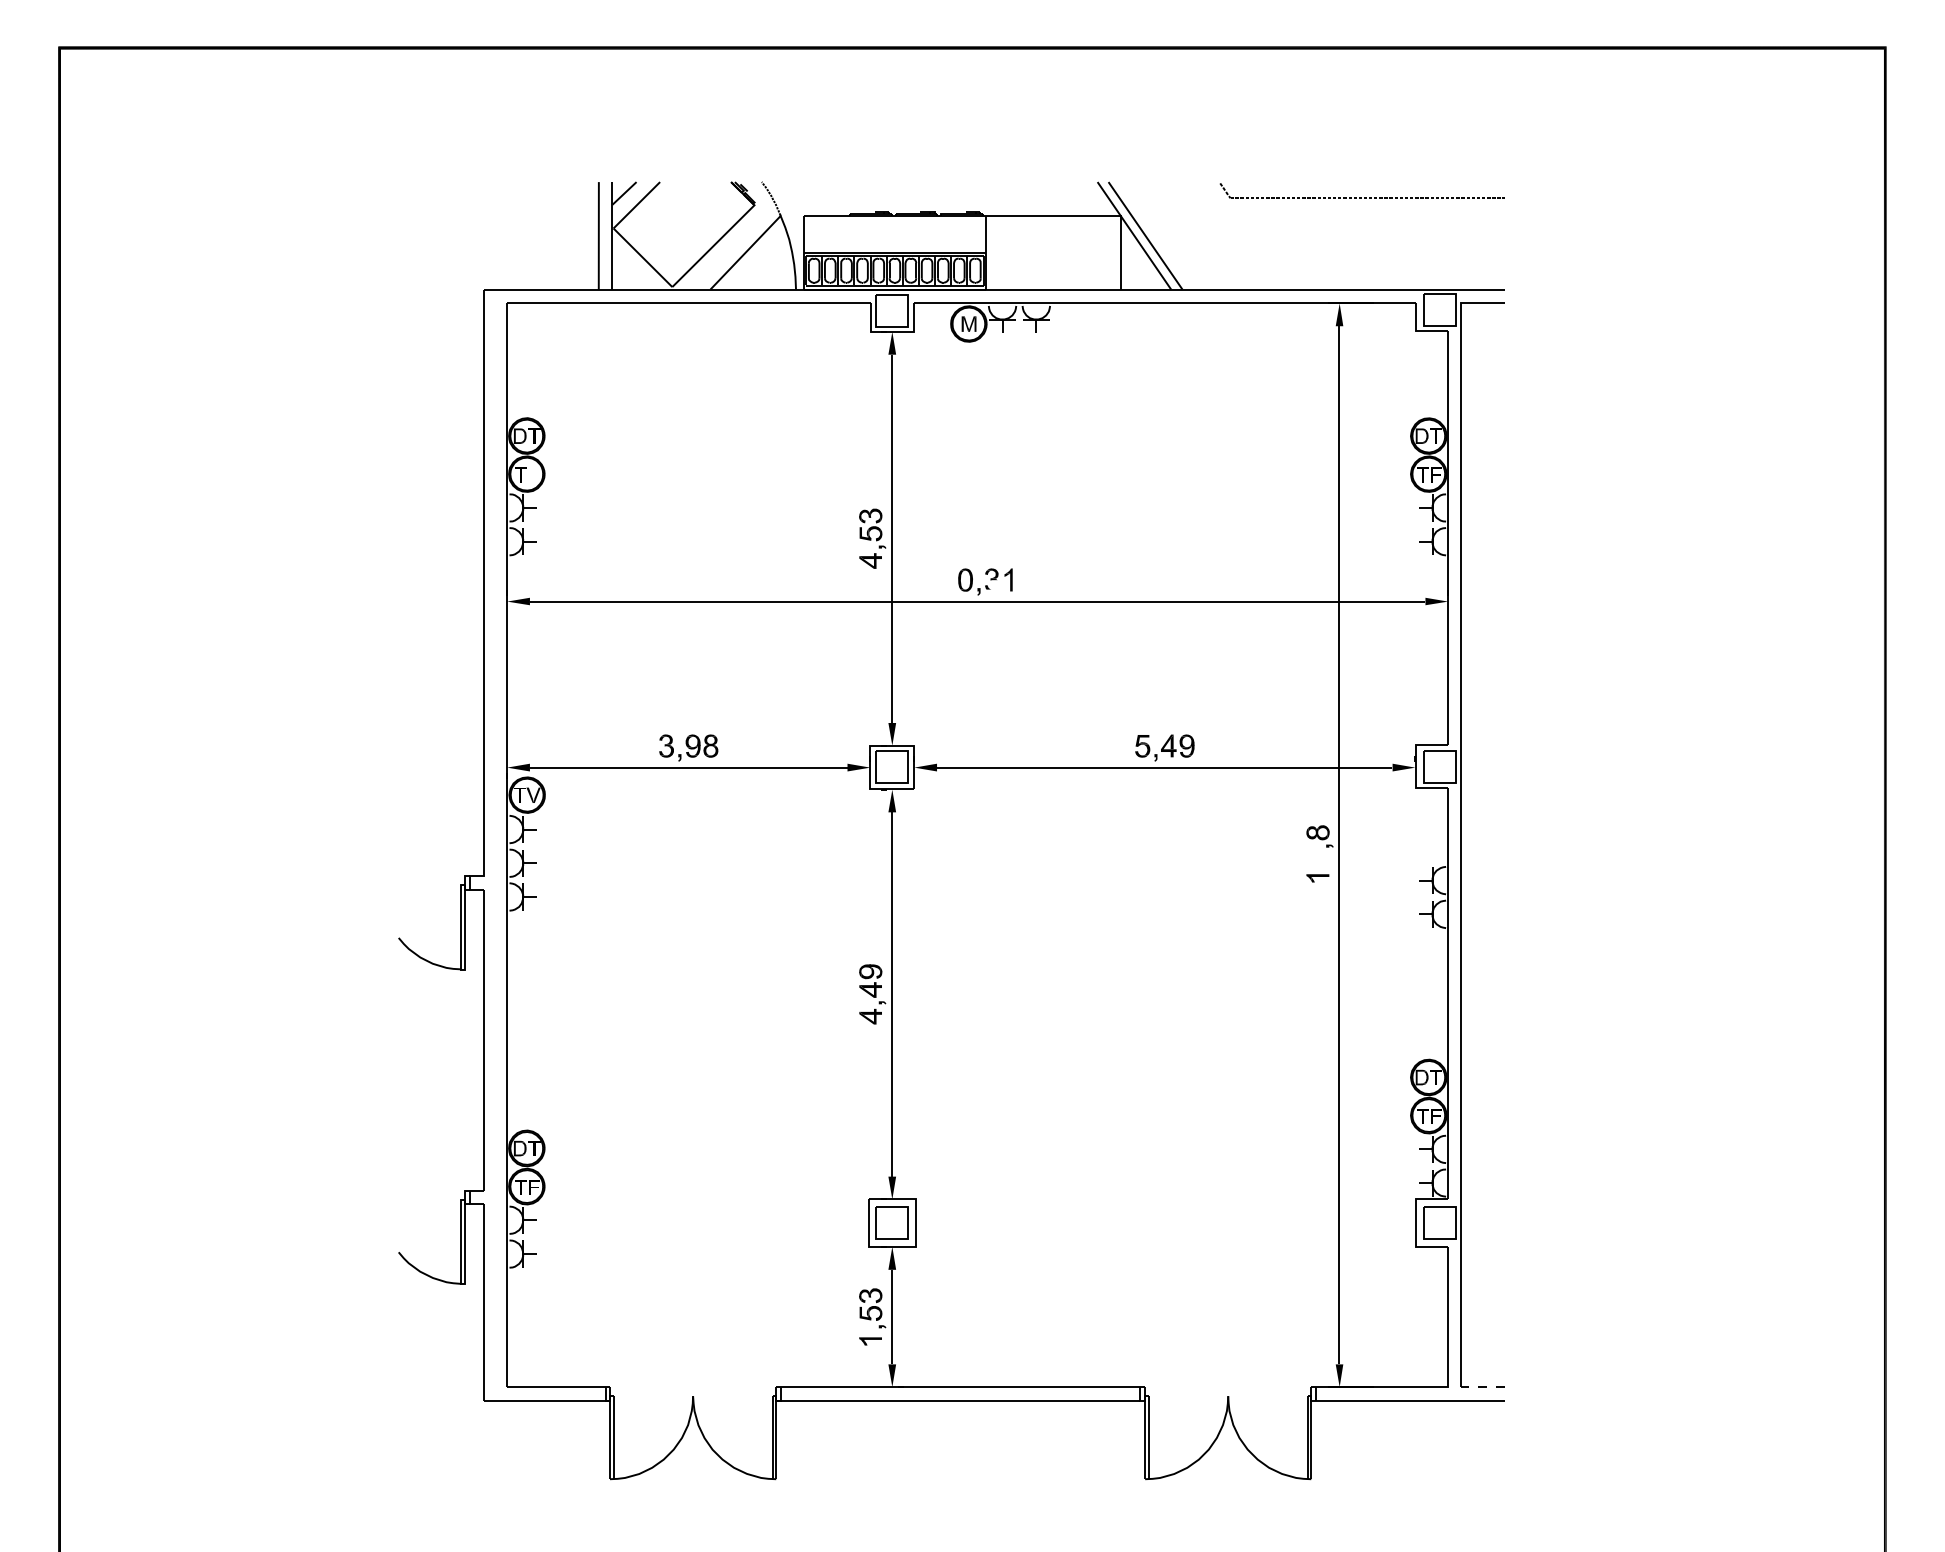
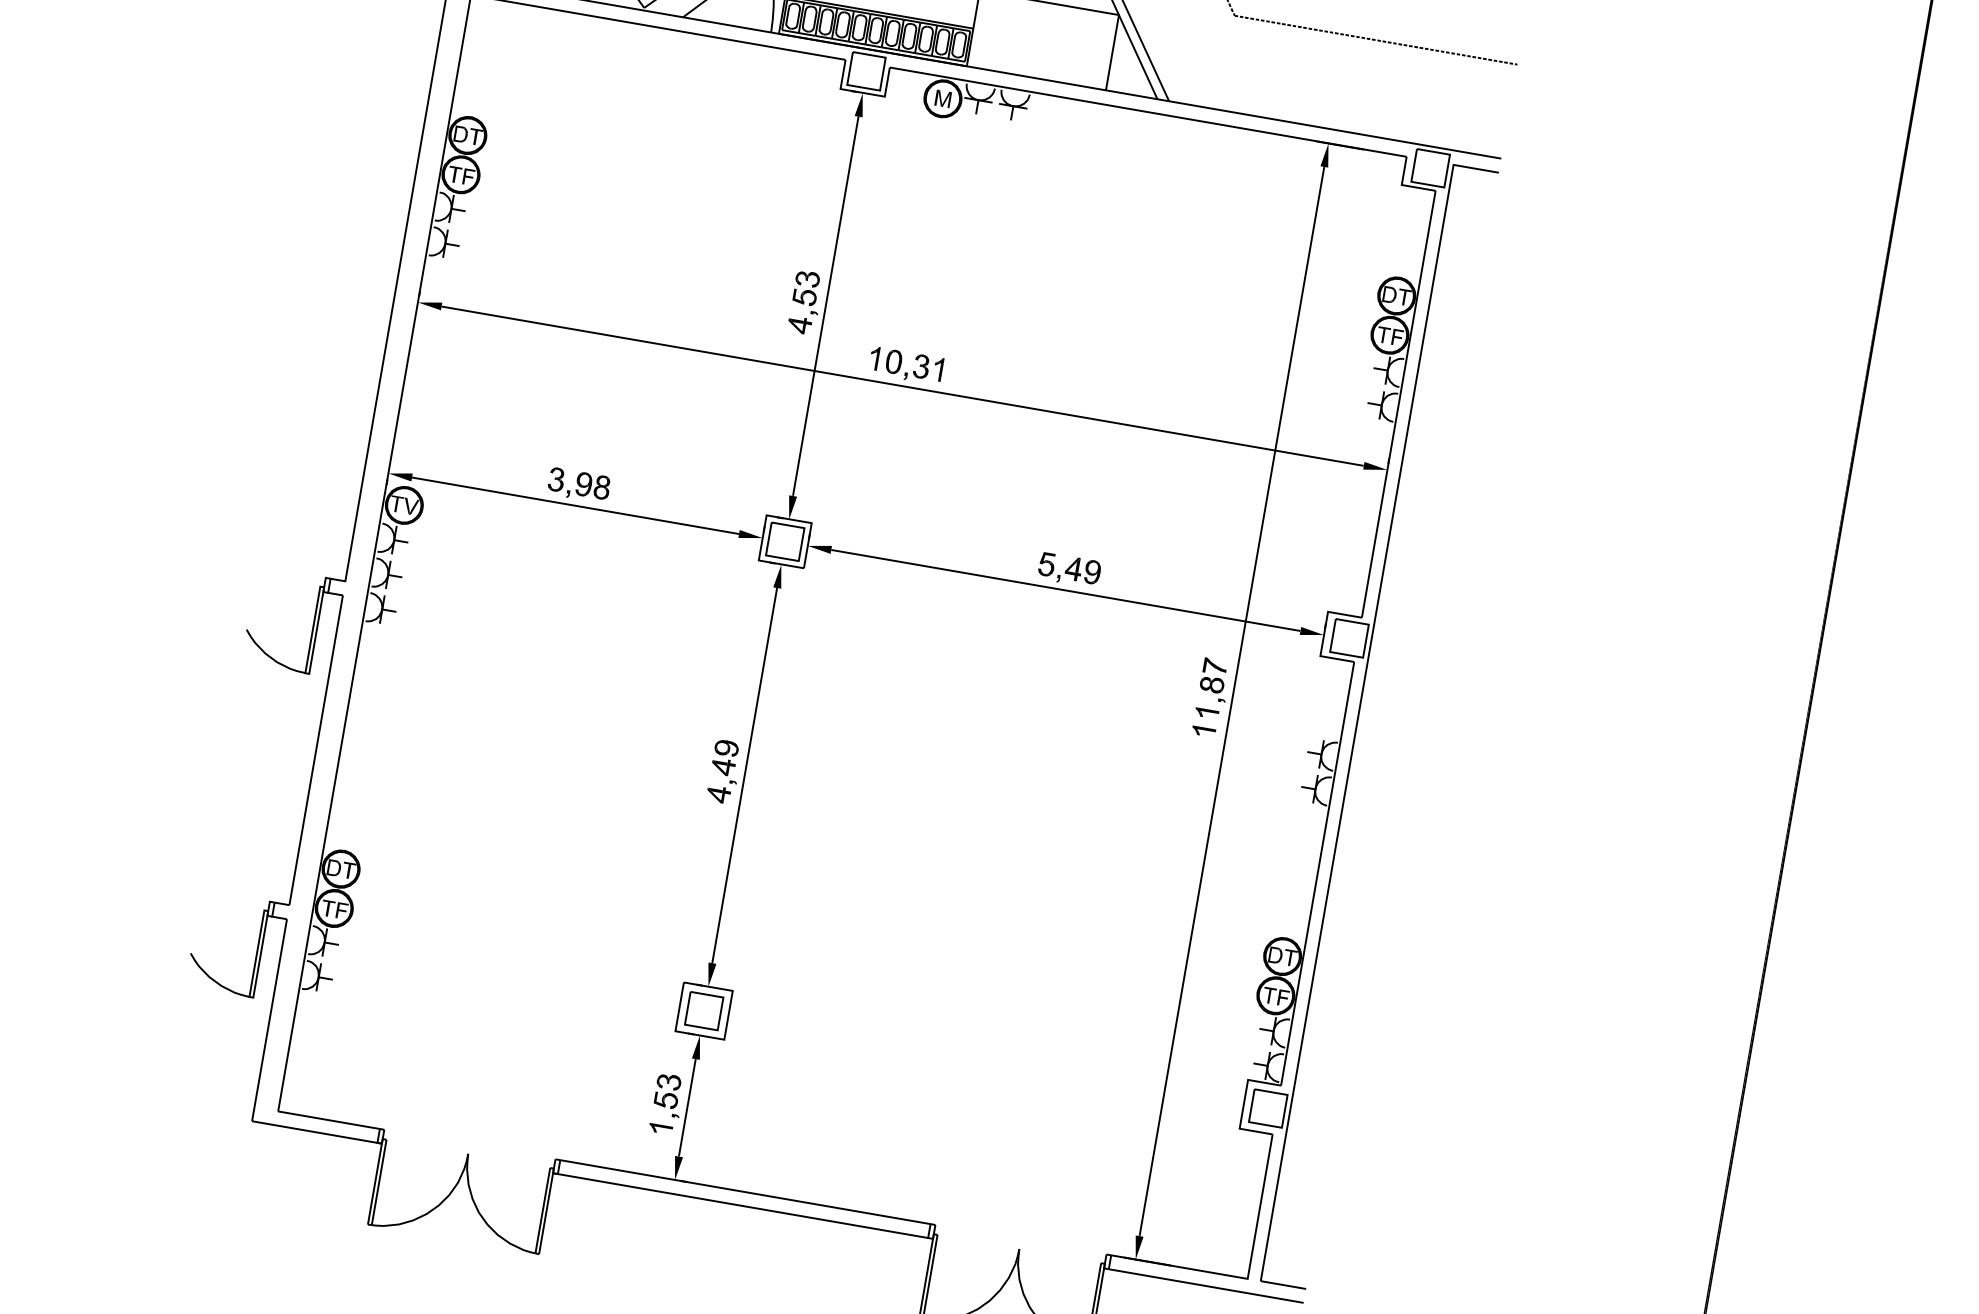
fill: (534, 474) -> (468, 176), added
part: (946, 579) -> (874, 357), added
fill: (992, 585) -> (920, 372), added
fill: (1317, 814) -> (1214, 665), added
part: (1317, 860) -> (1206, 713), added
line: (1483, 1387) -> (1283, 1285), dashed -> solid

